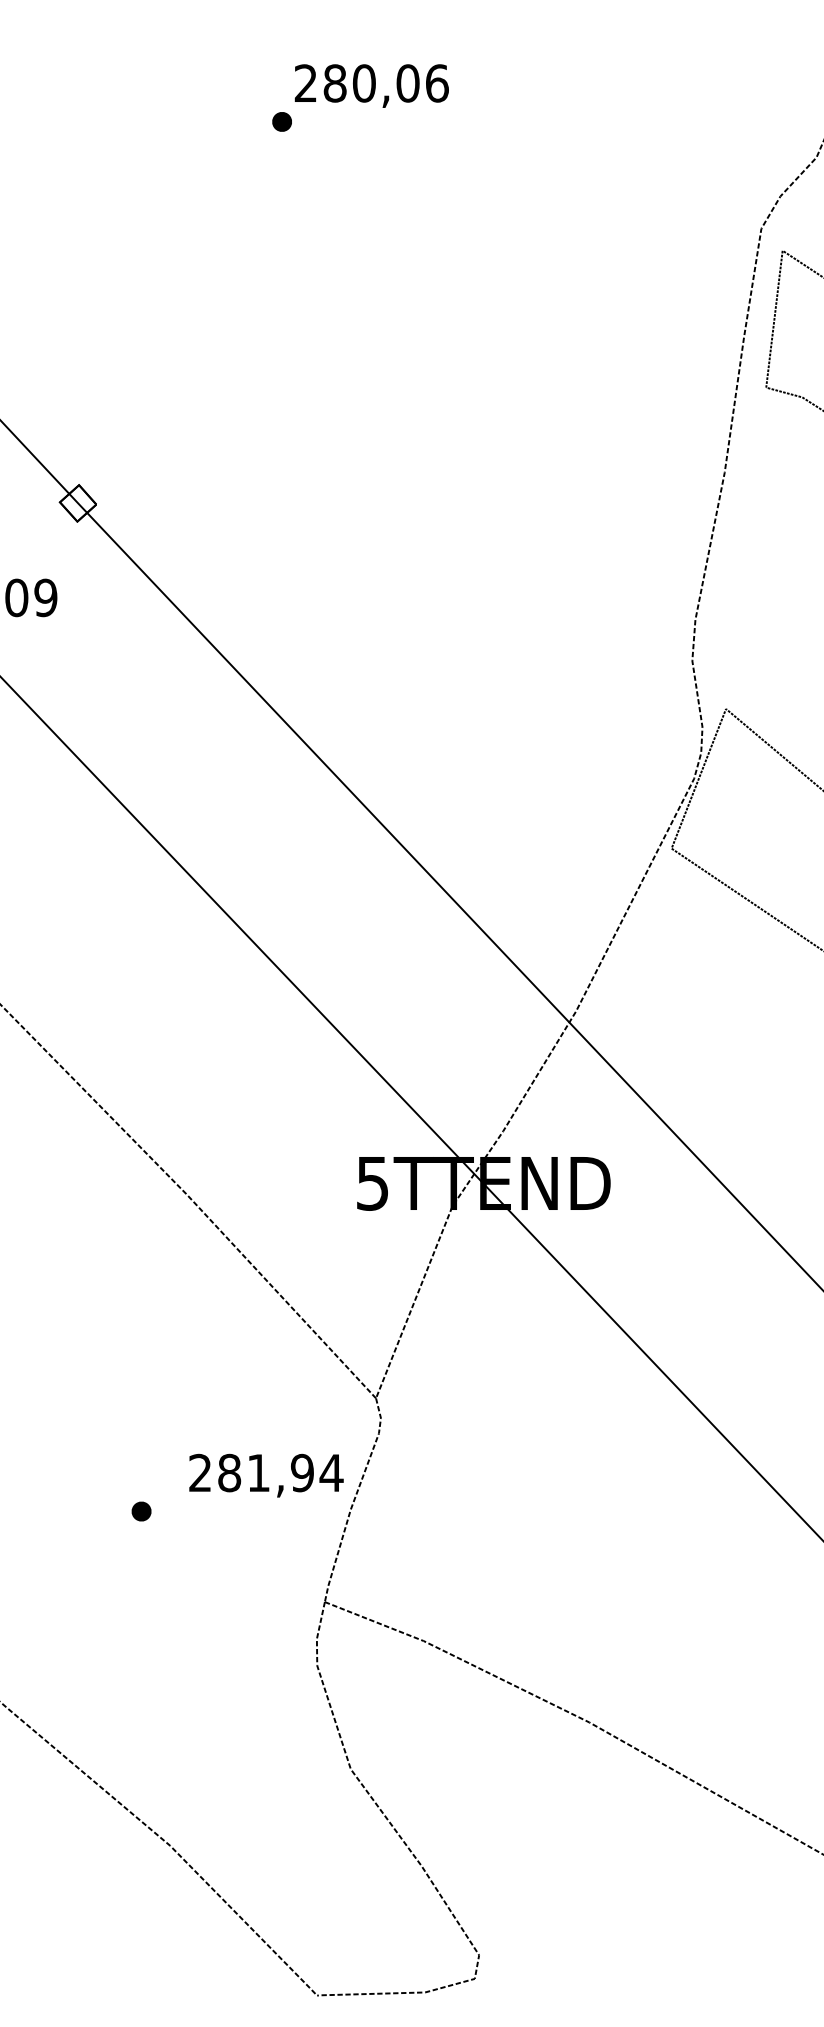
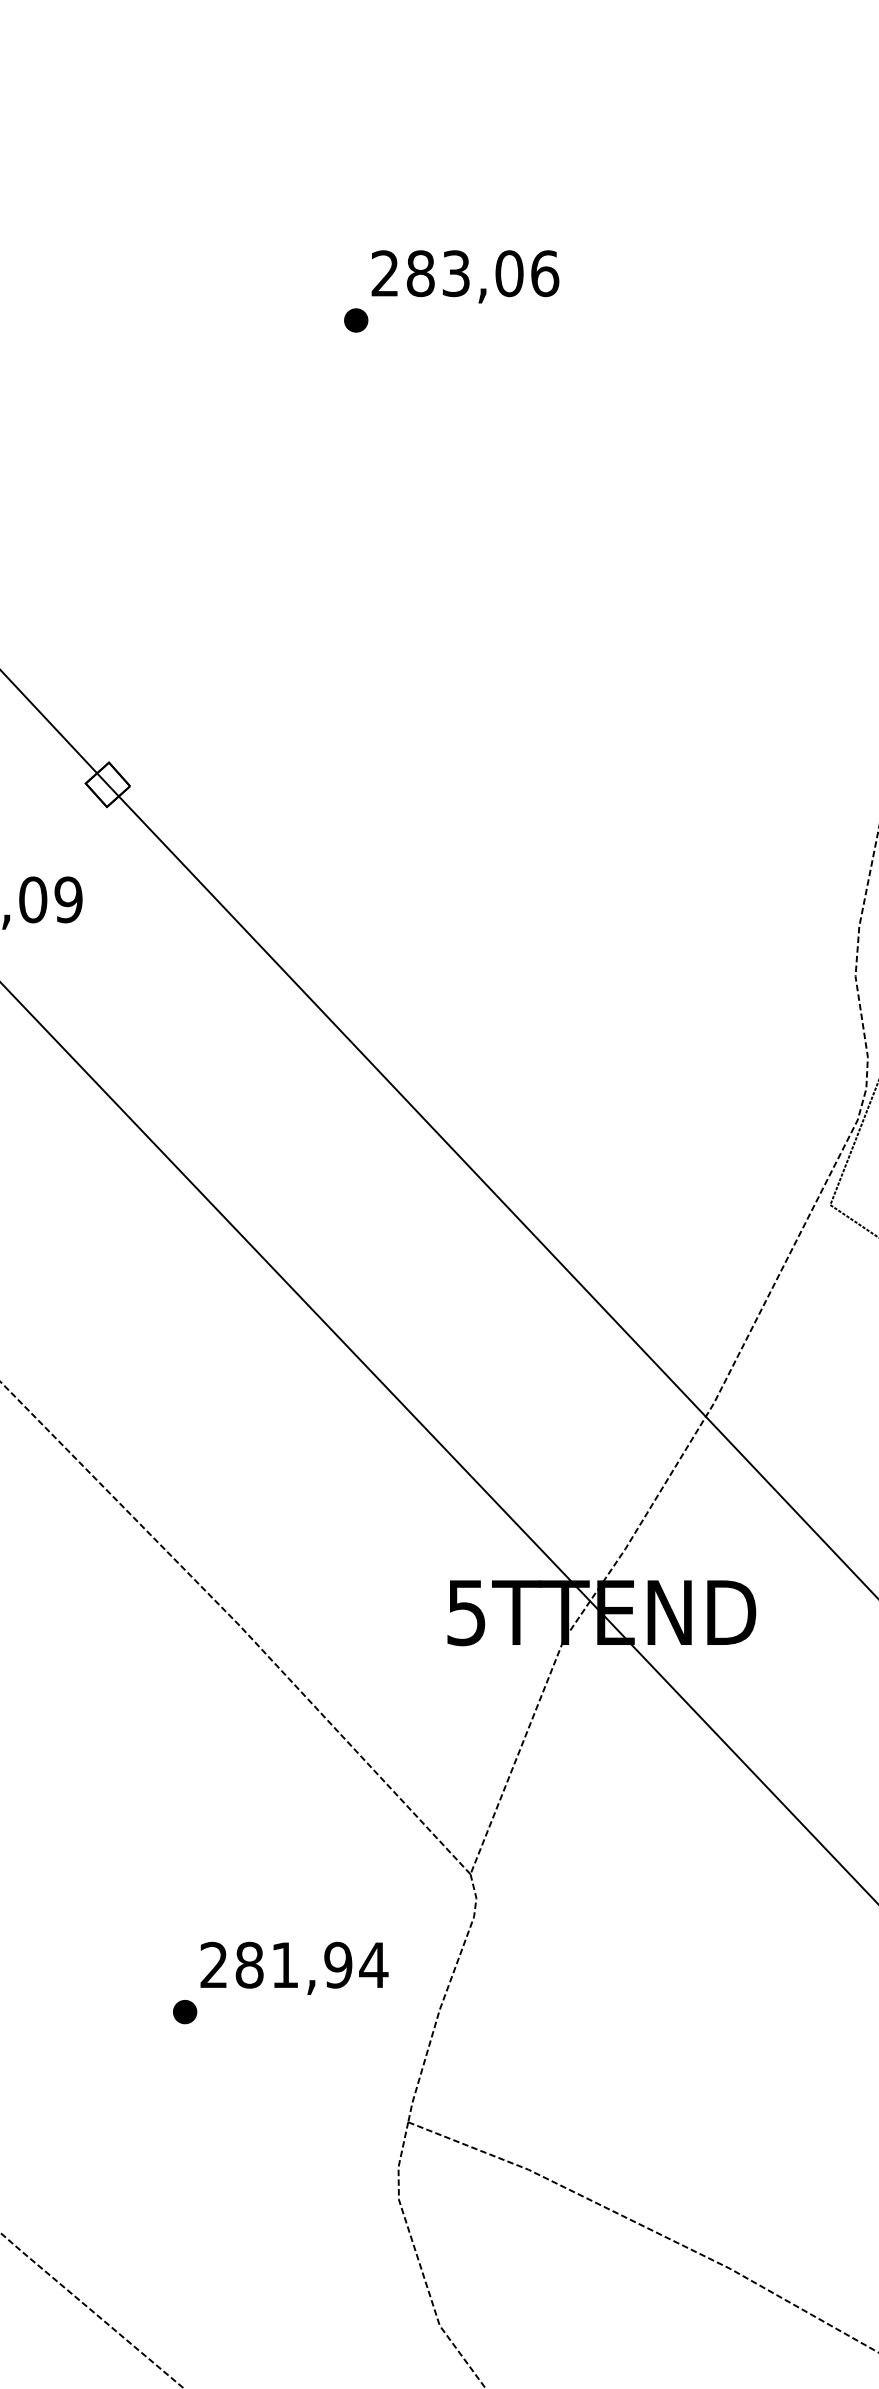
text: (363, 83) -> (455, 273), 280,06 -> 283,06
text: (266, 1475) -> (294, 1968), moved

